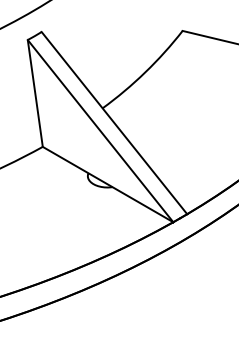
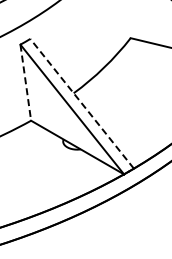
line: (34, 94) -> (25, 83), solid -> dashed
line: (113, 122) -> (81, 103), solid -> dashed

